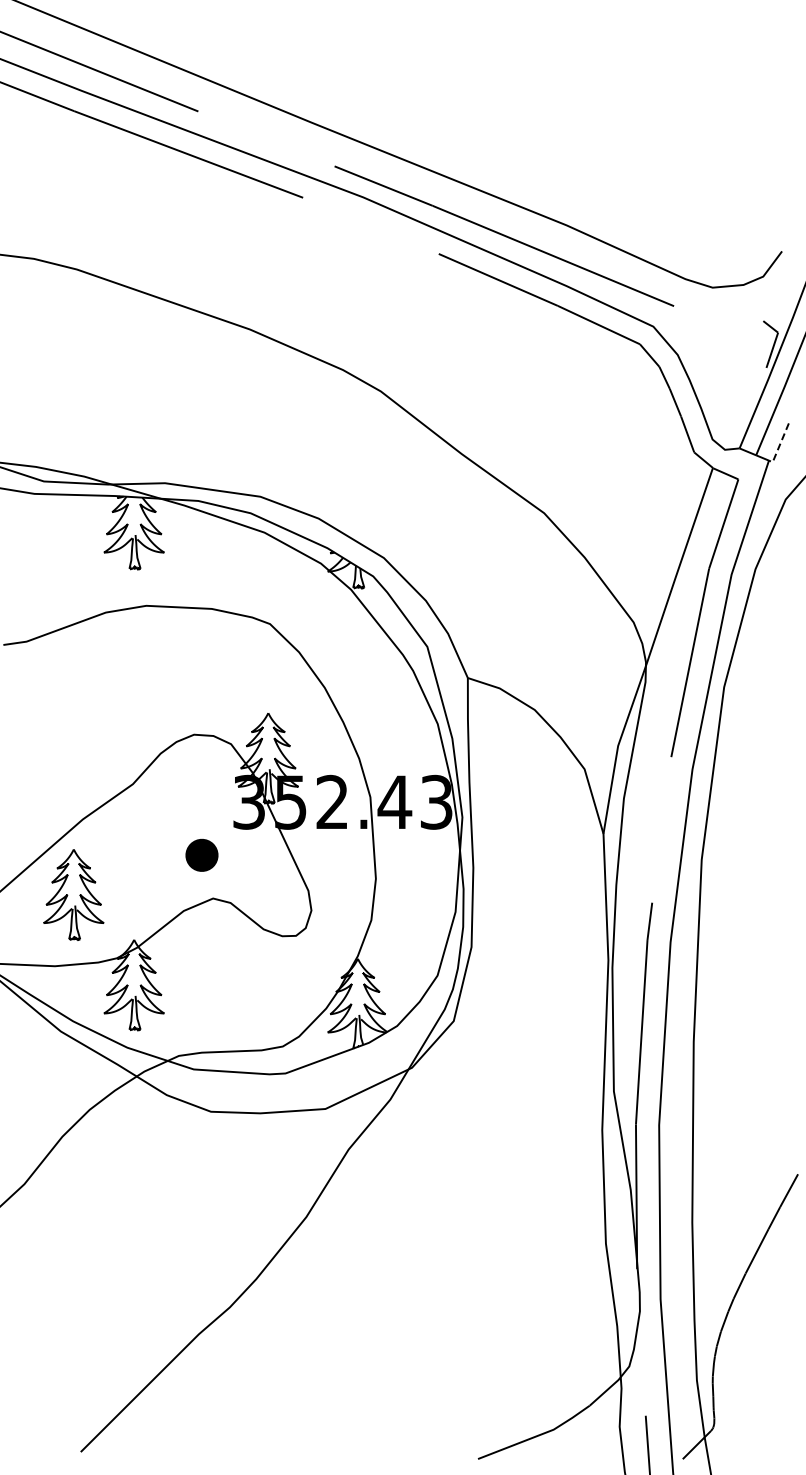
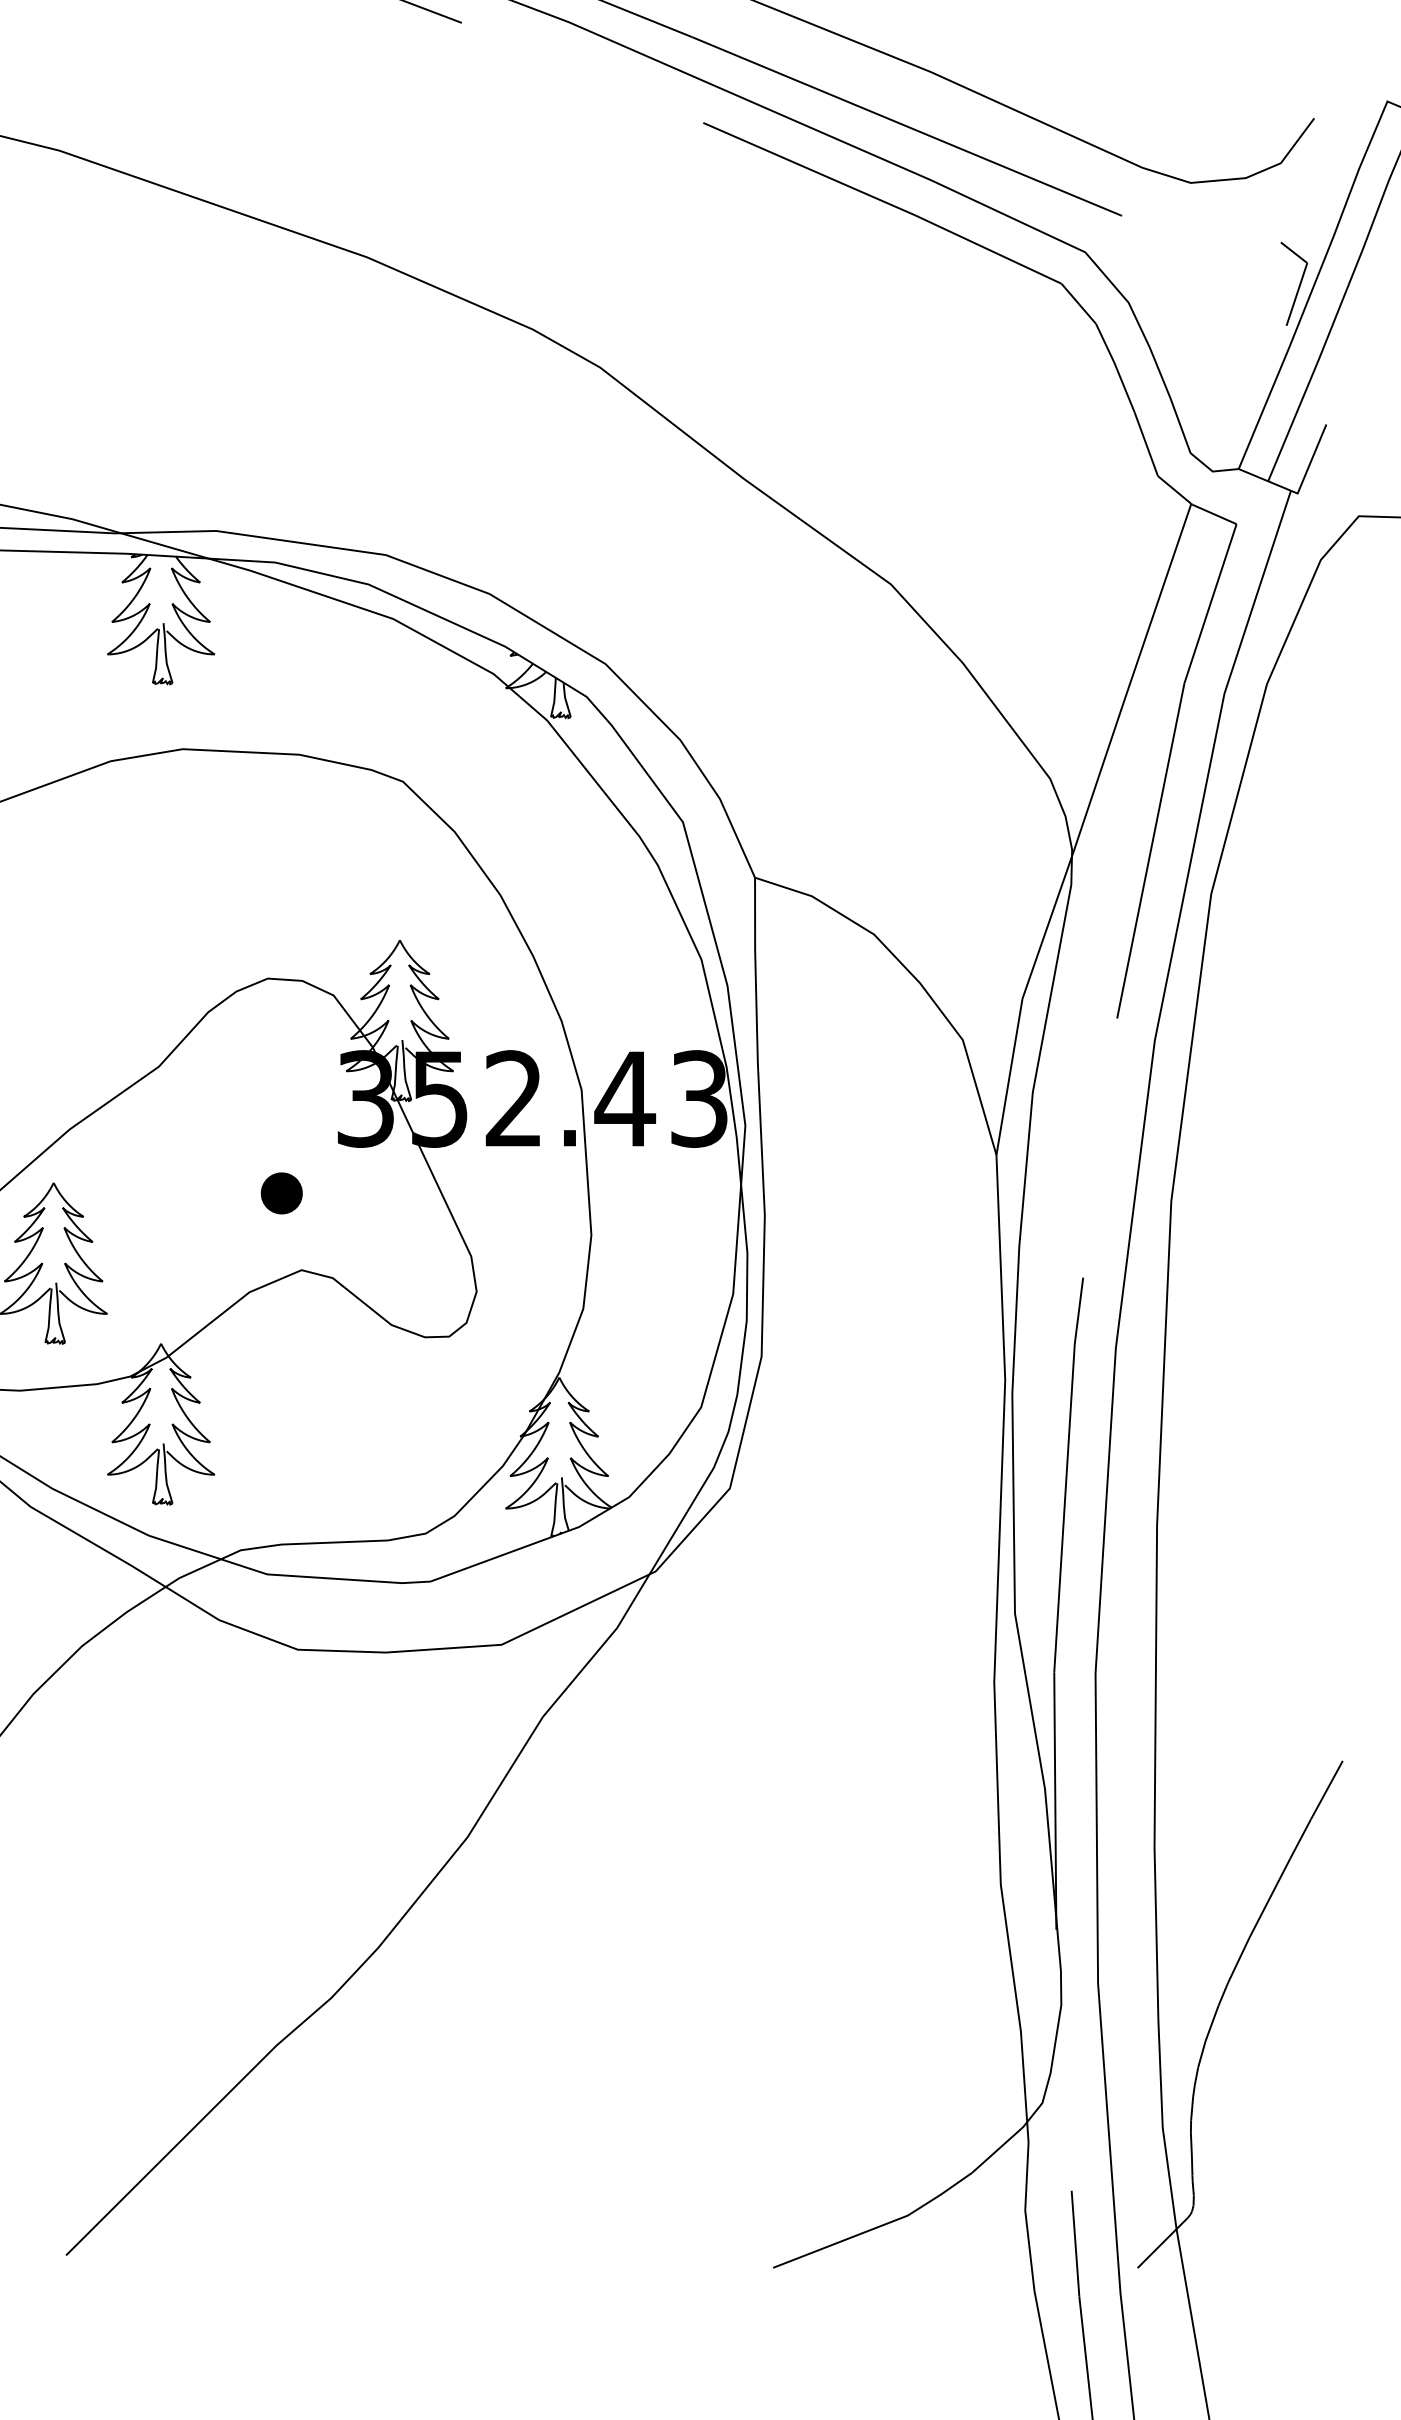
line: (779, 445) -> (1309, 463), dashed -> solid
part: (201, 855) -> (280, 1193), size x0.71

